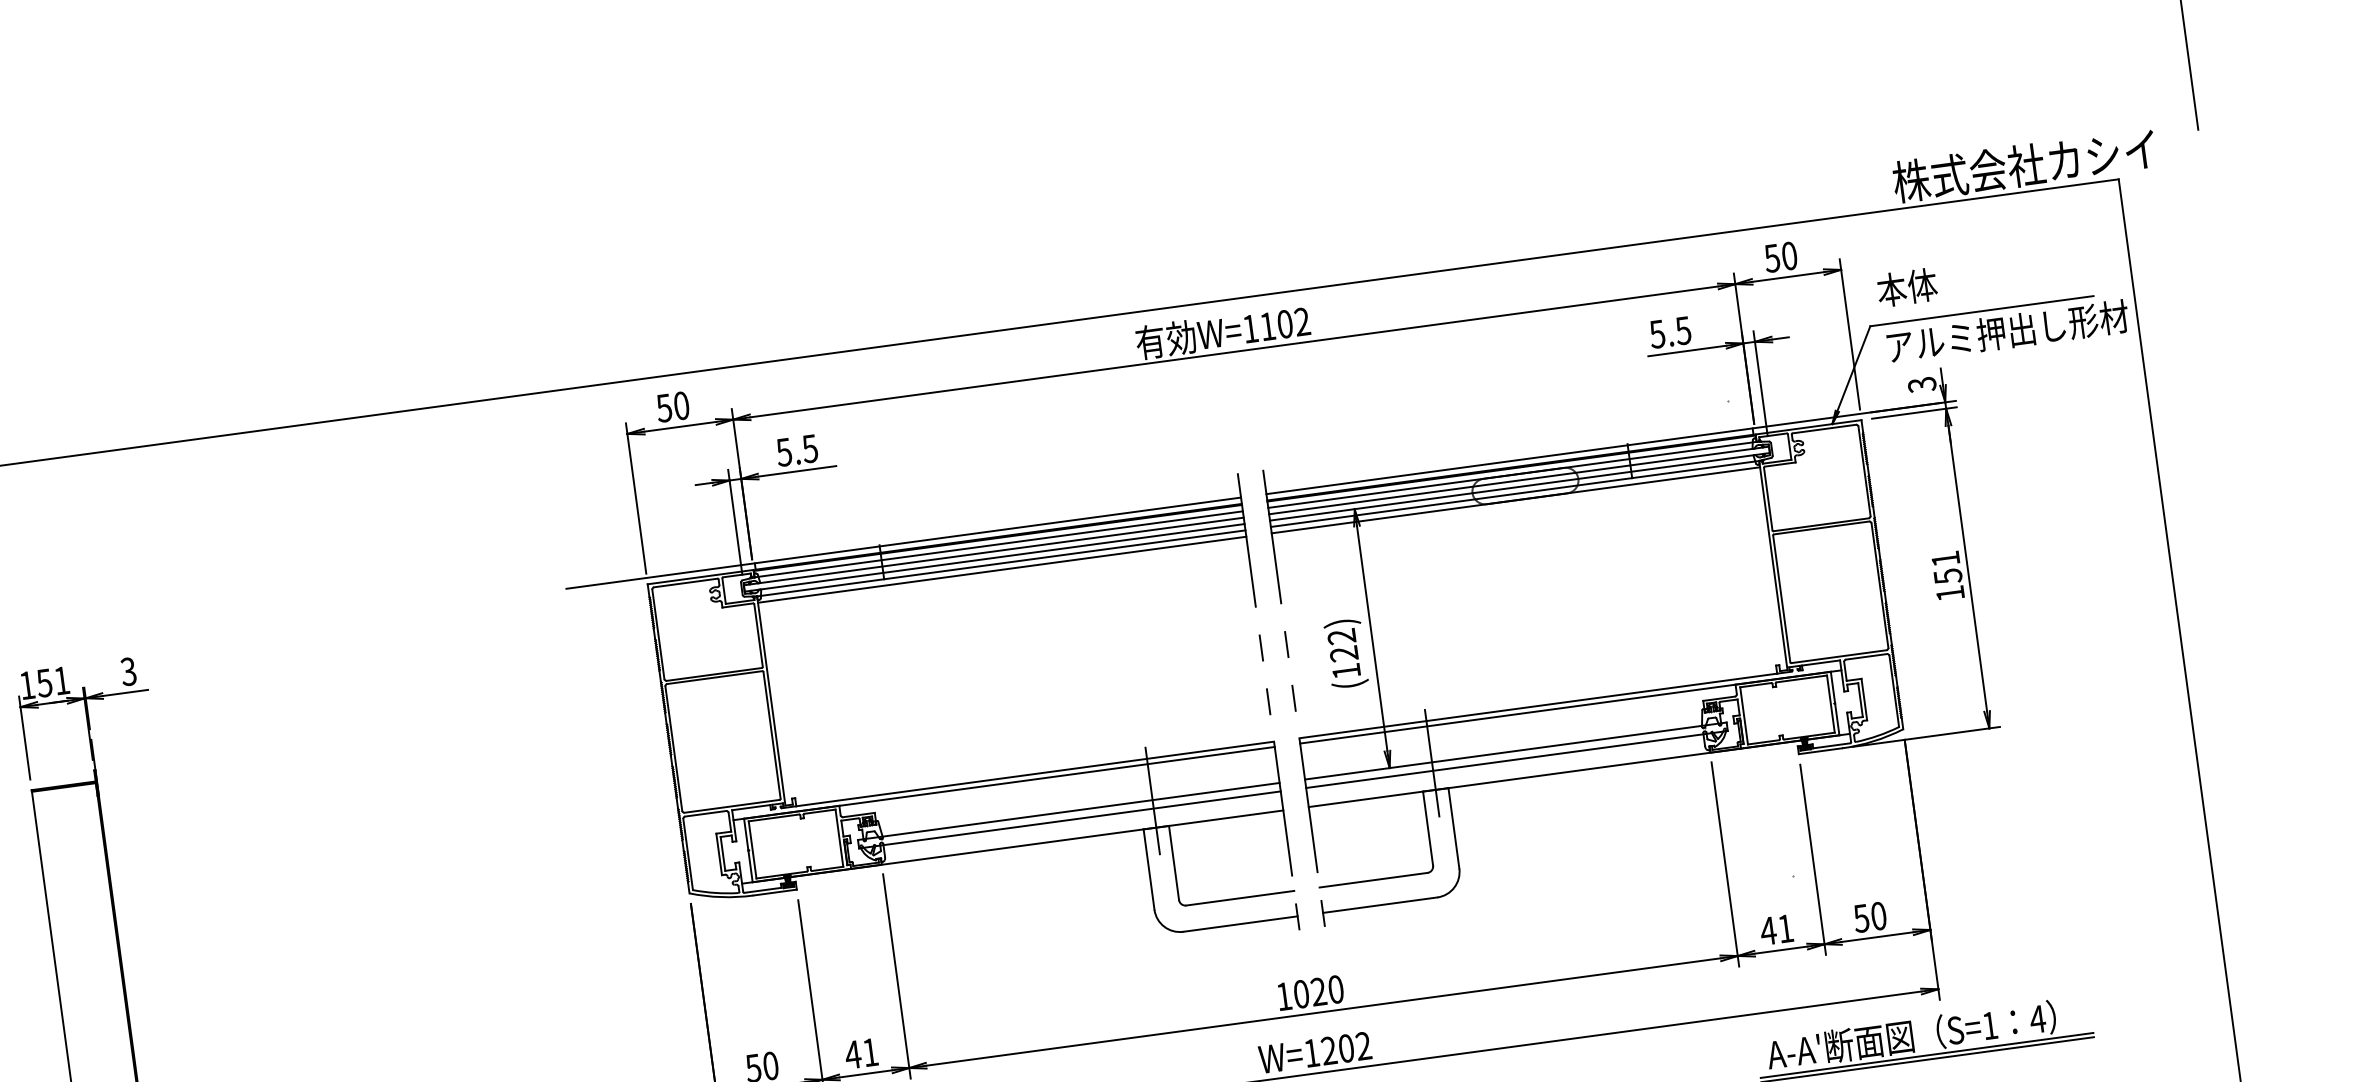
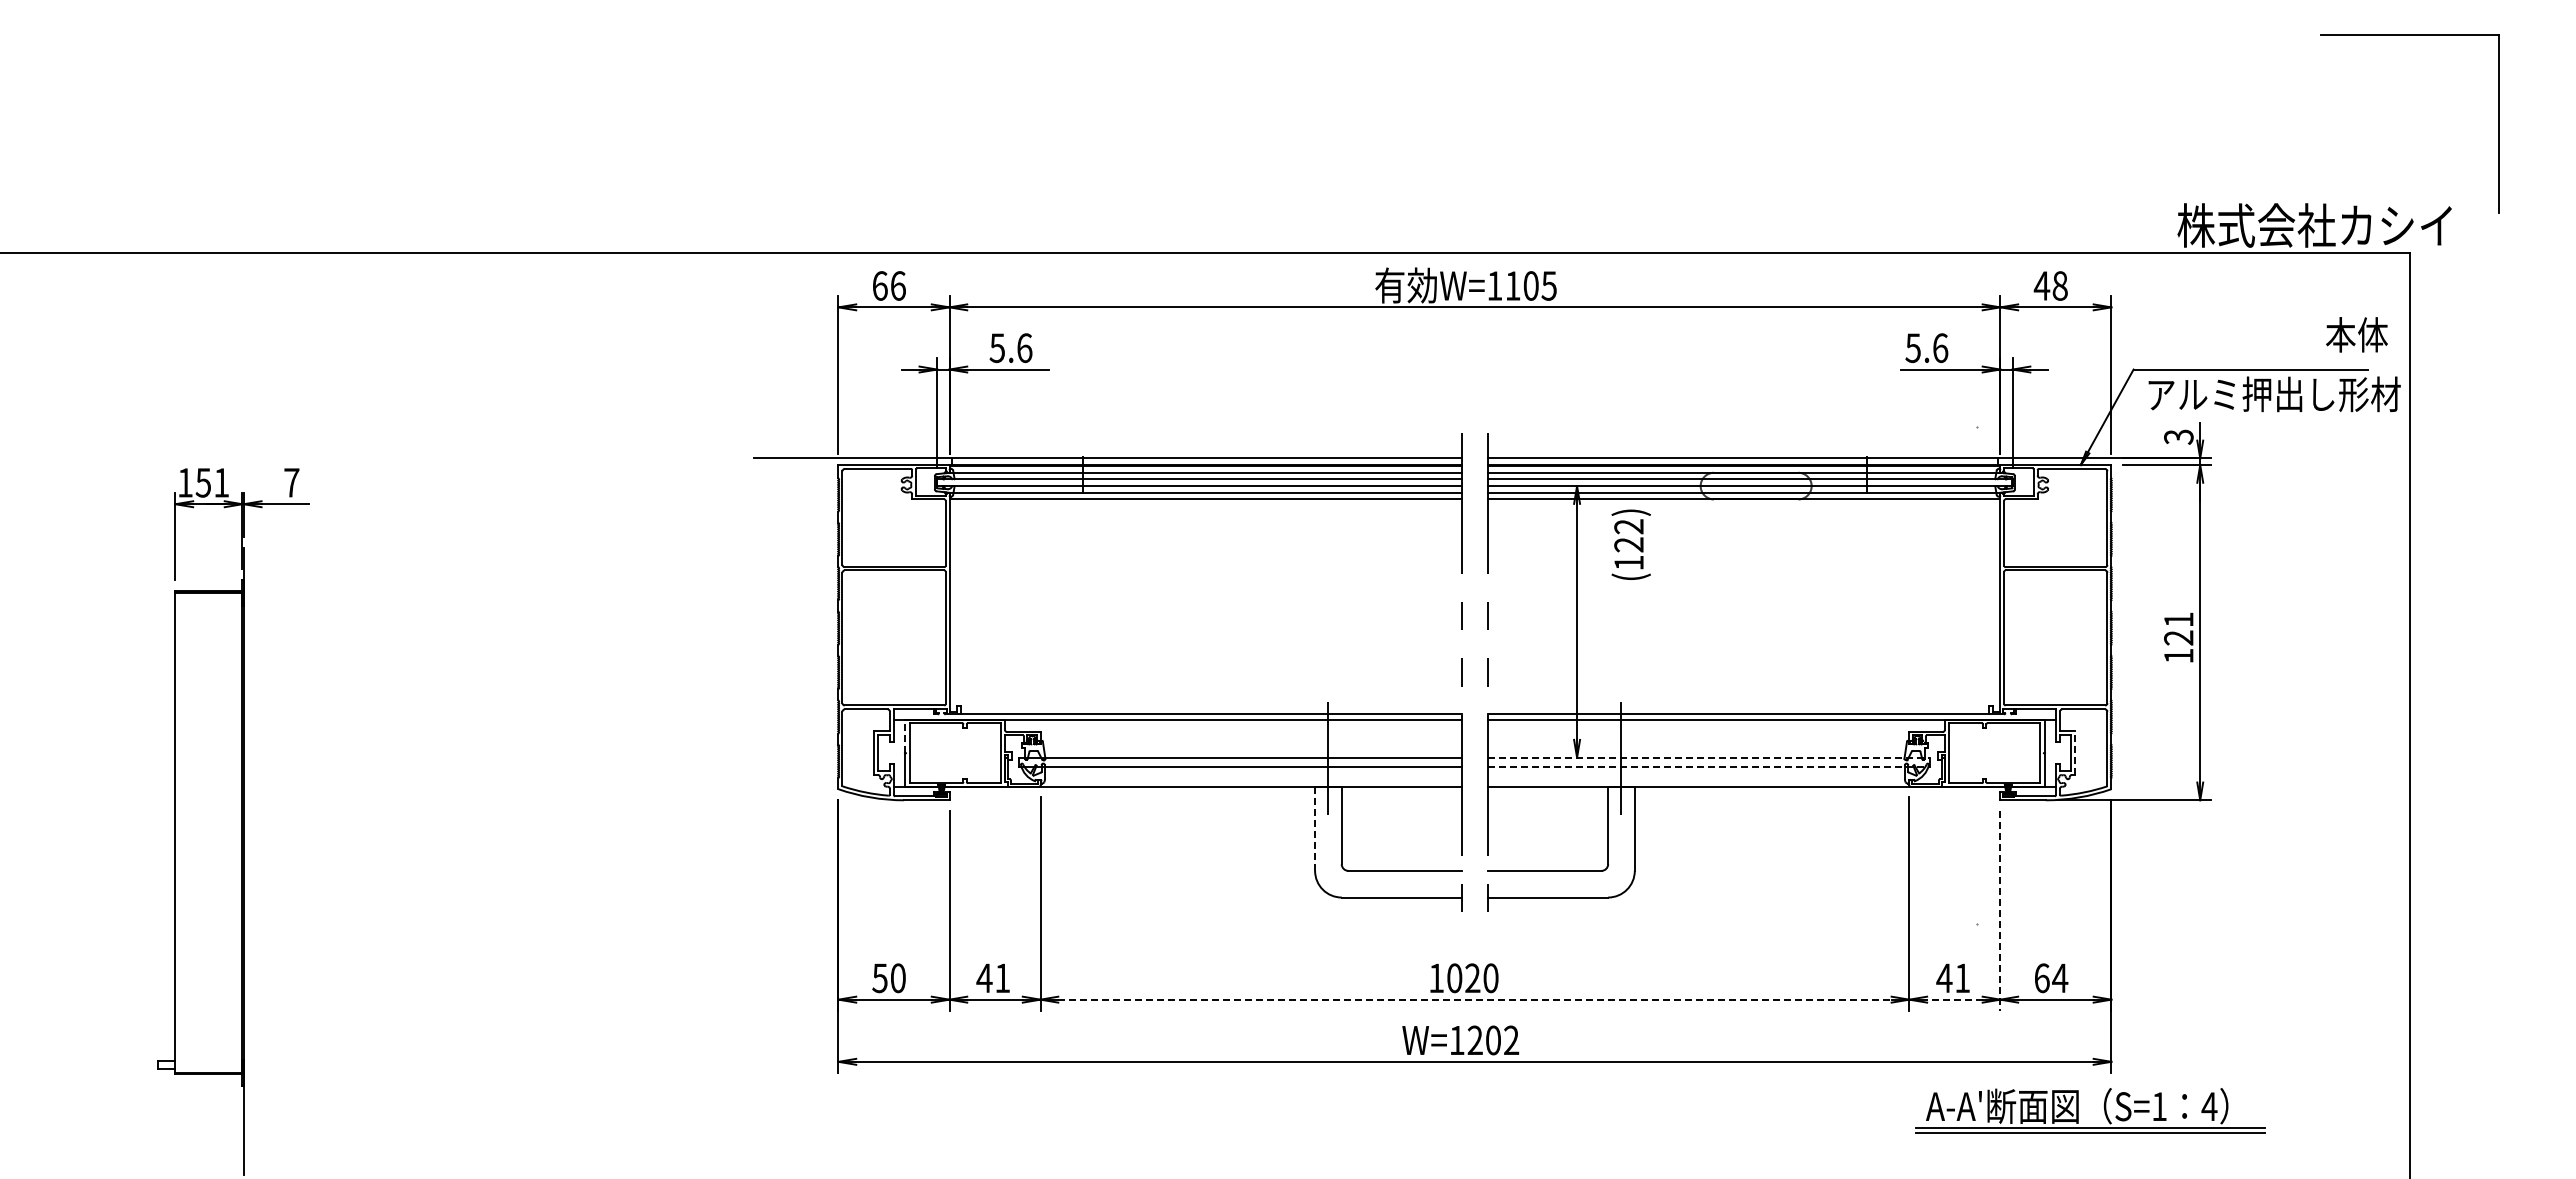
text: (1780, 256) -> (2050, 285), 50 -> 48
text: (1906, 287) -> (2356, 334), moved
text: (1301, 321) -> (1548, 285), W=1102 -> W=1105
text: (1683, 331) -> (1940, 348), 5.5 -> 5.6
text: (672, 406) -> (888, 285), 50 -> 66
text: (810, 449) -> (1024, 348), 5.5 -> 5.6
text: (1947, 575) -> (2178, 637), 151 -> 121
text: (1345, 653) -> (1630, 544), moved
text: (128, 671) -> (291, 482), 3 -> 7
line: (1864, 699) -> (2075, 753), solid -> dashed
line: (1515, 750) -> (1709, 757), solid -> dashed
line: (1517, 759) -> (1709, 766), solid -> dashed
line: (746, 833) -> (905, 735), solid -> dashed
line: (1813, 860) -> (2000, 911), solid -> dashed
line: (1149, 870) -> (1315, 829), solid -> dashed
text: (1870, 917) -> (2051, 978), 50 -> 64
line: (1780, 950) -> (1954, 999), solid -> dashed
line: (1323, 1011) -> (1474, 999), solid -> dashed

